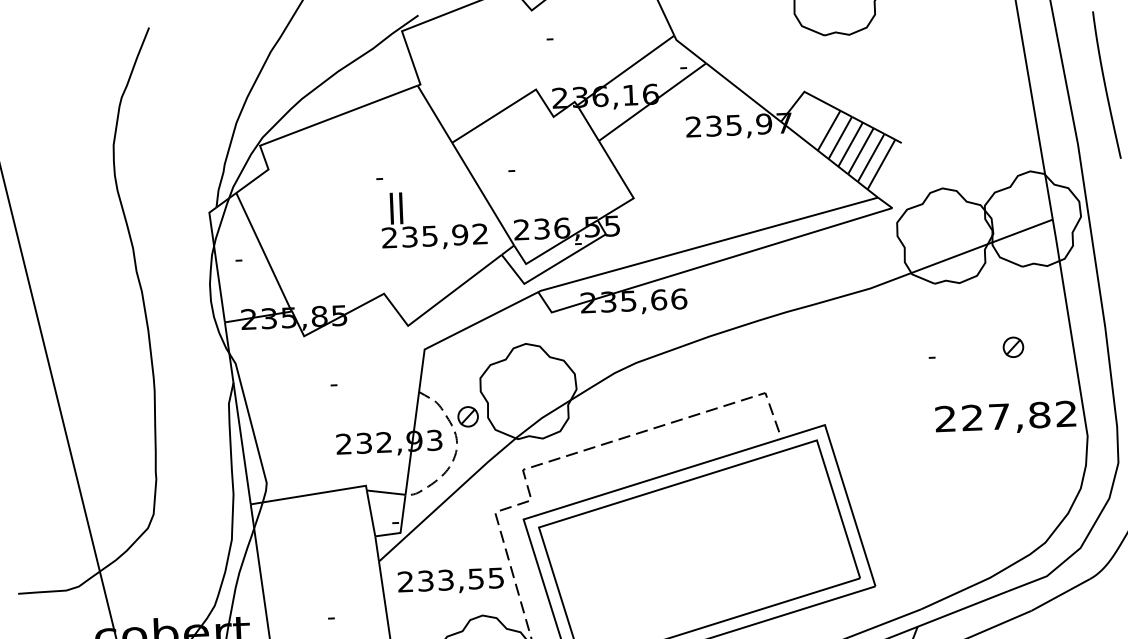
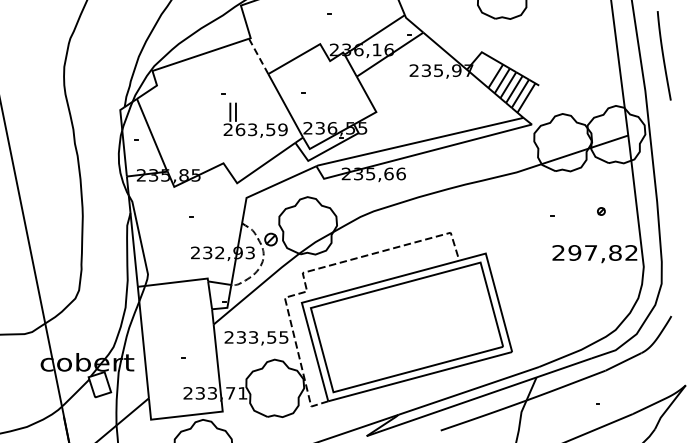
line: (434, 114) -> (258, 56), solid -> dashed
text: (444, 235) -> (261, 129), 235,92 -> 263,59
part: (1013, 347) -> (601, 211), size x0.6
text: (971, 417) -> (574, 252), 227,82 -> 297,82

